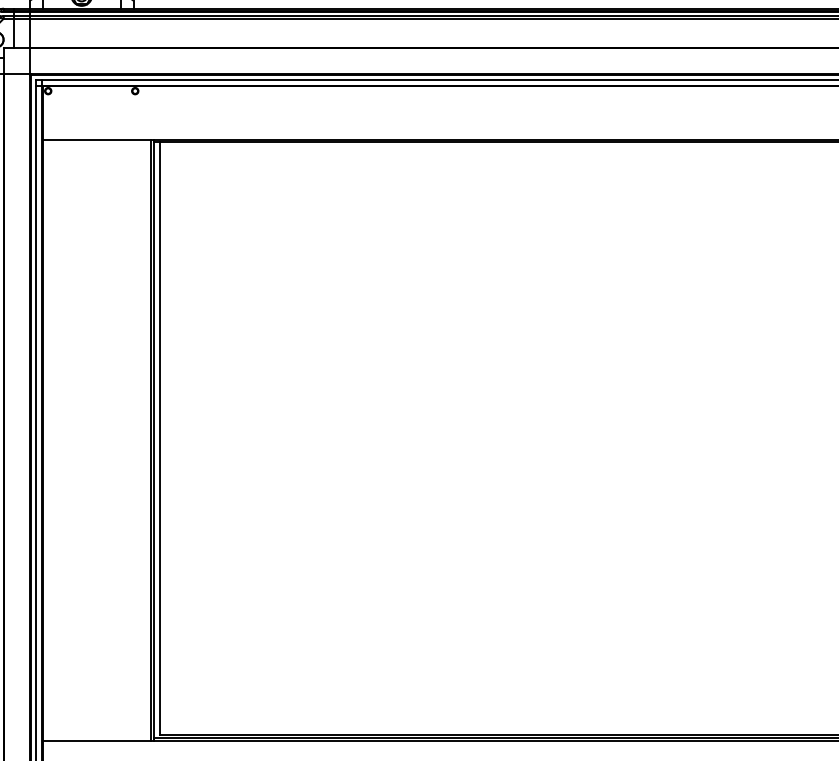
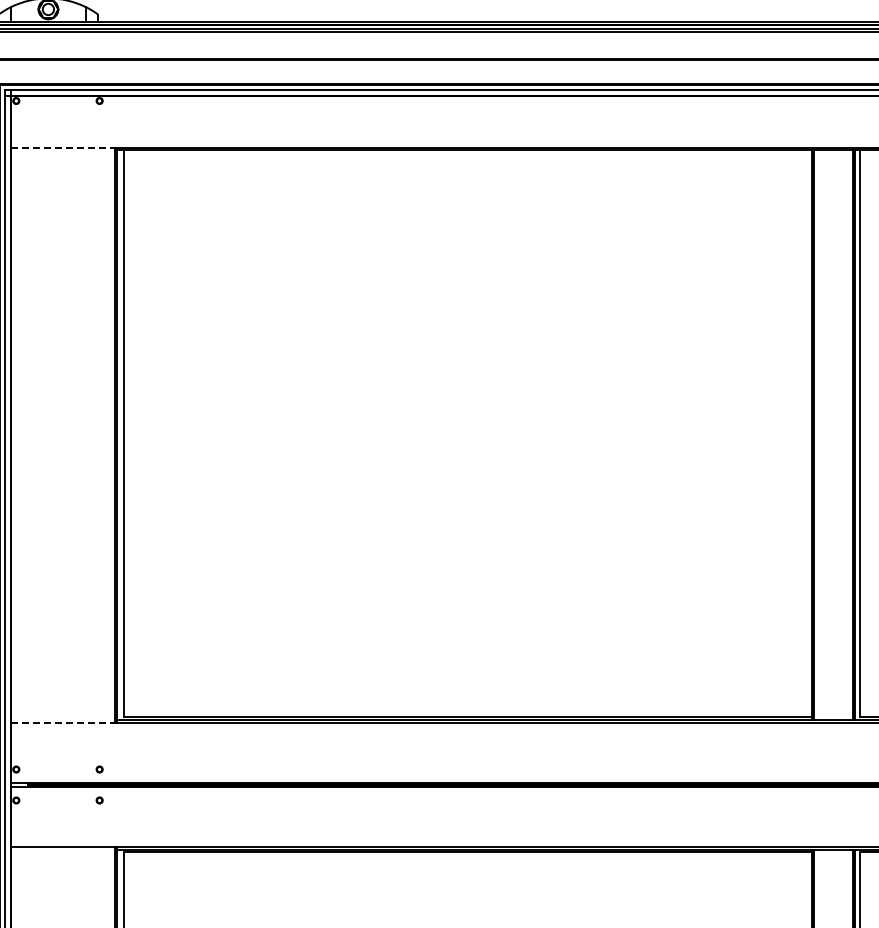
line: (98, 139) -> (64, 147), solid -> dashed
line: (97, 740) -> (63, 722), solid -> dashed

